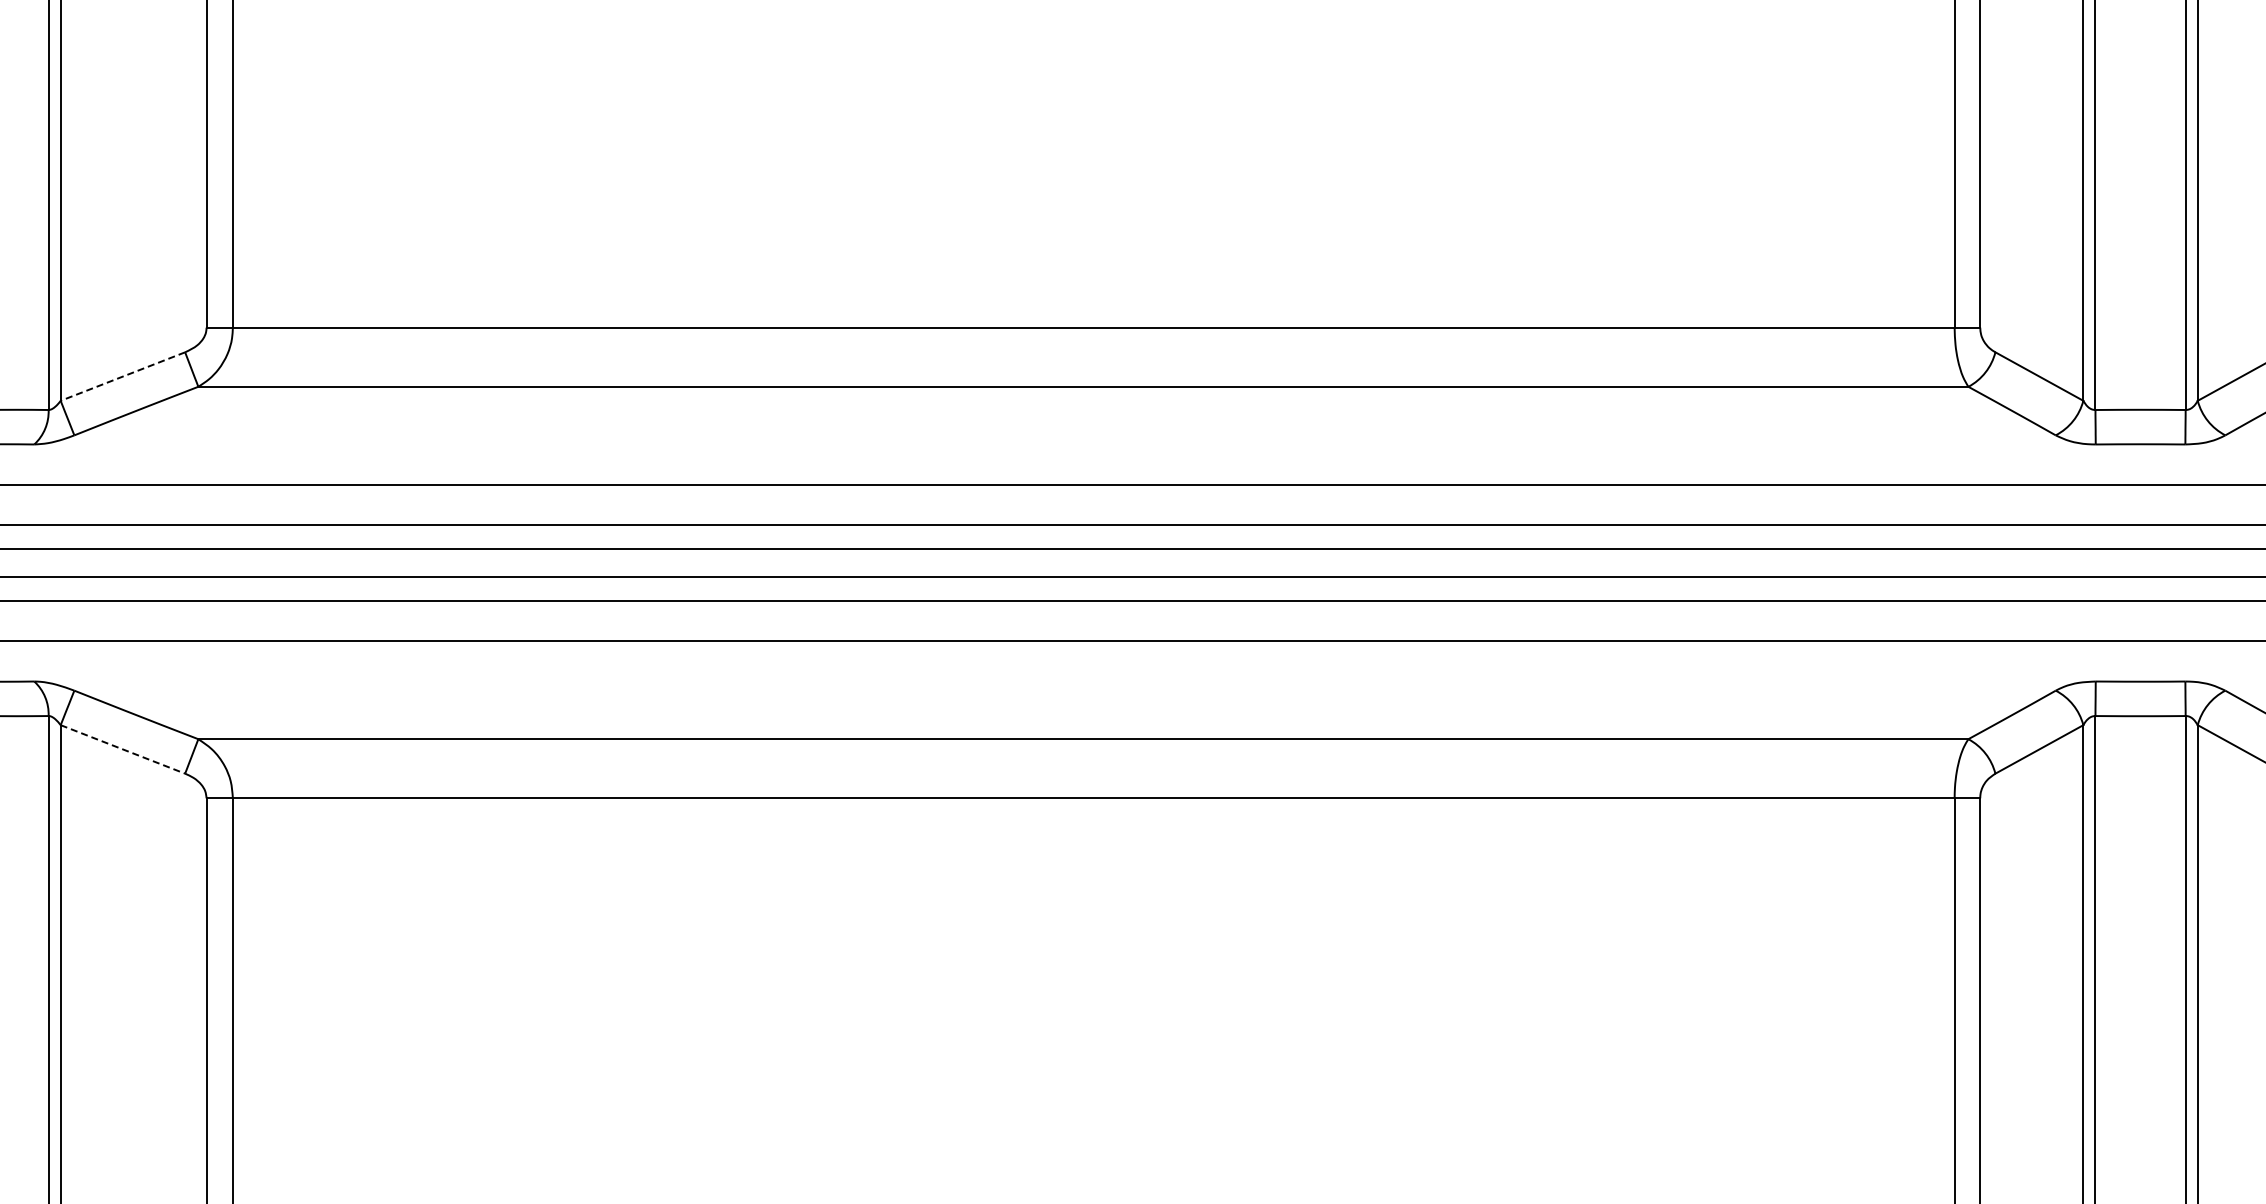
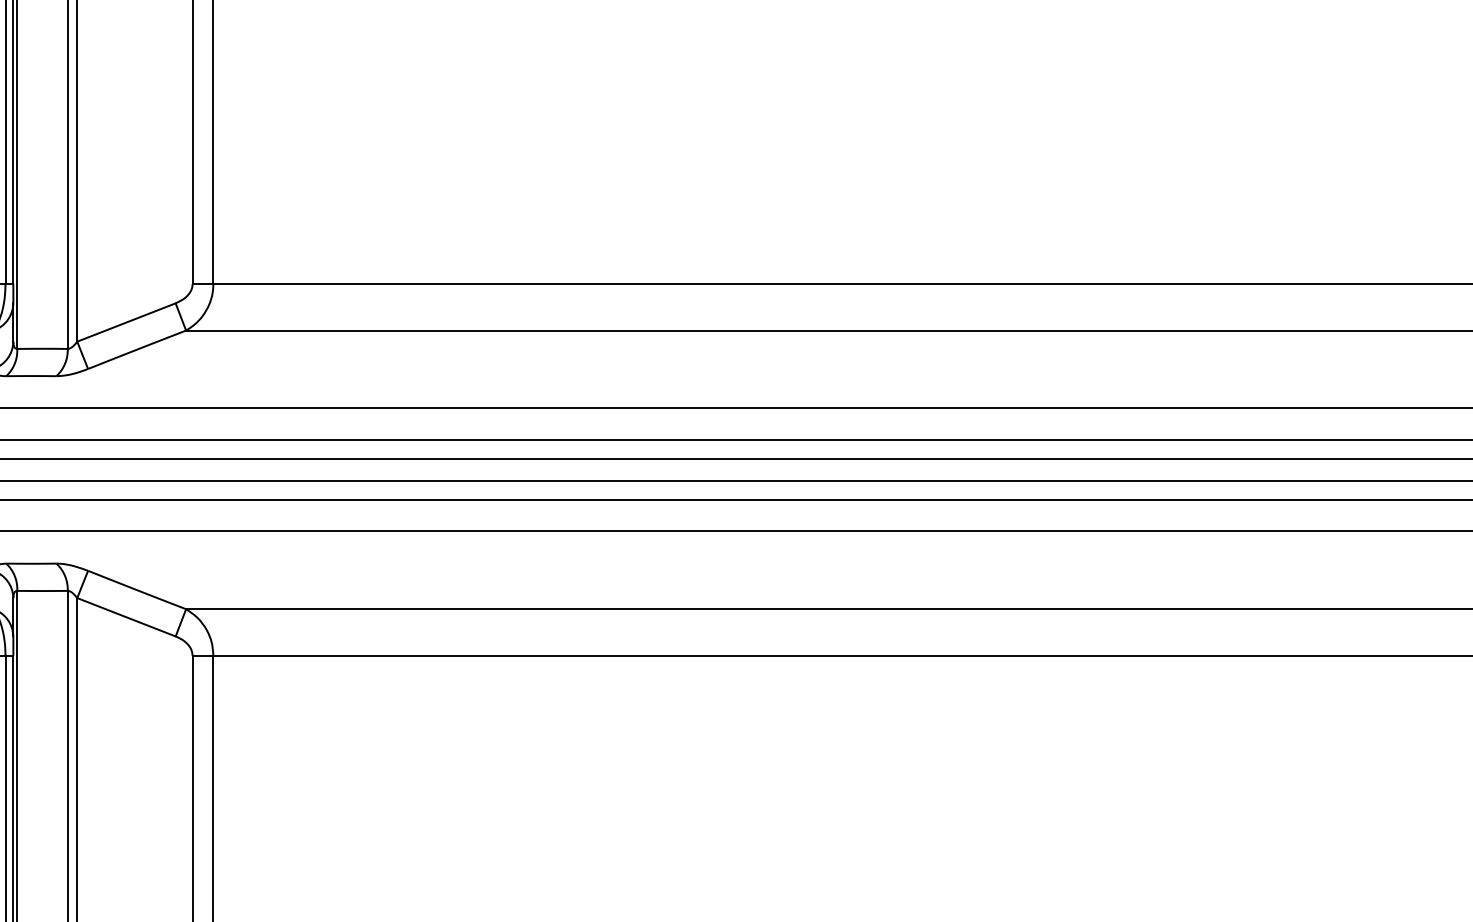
line: (122, 376) -> (126, 322), dashed -> solid
line: (122, 749) -> (126, 617), dashed -> solid

